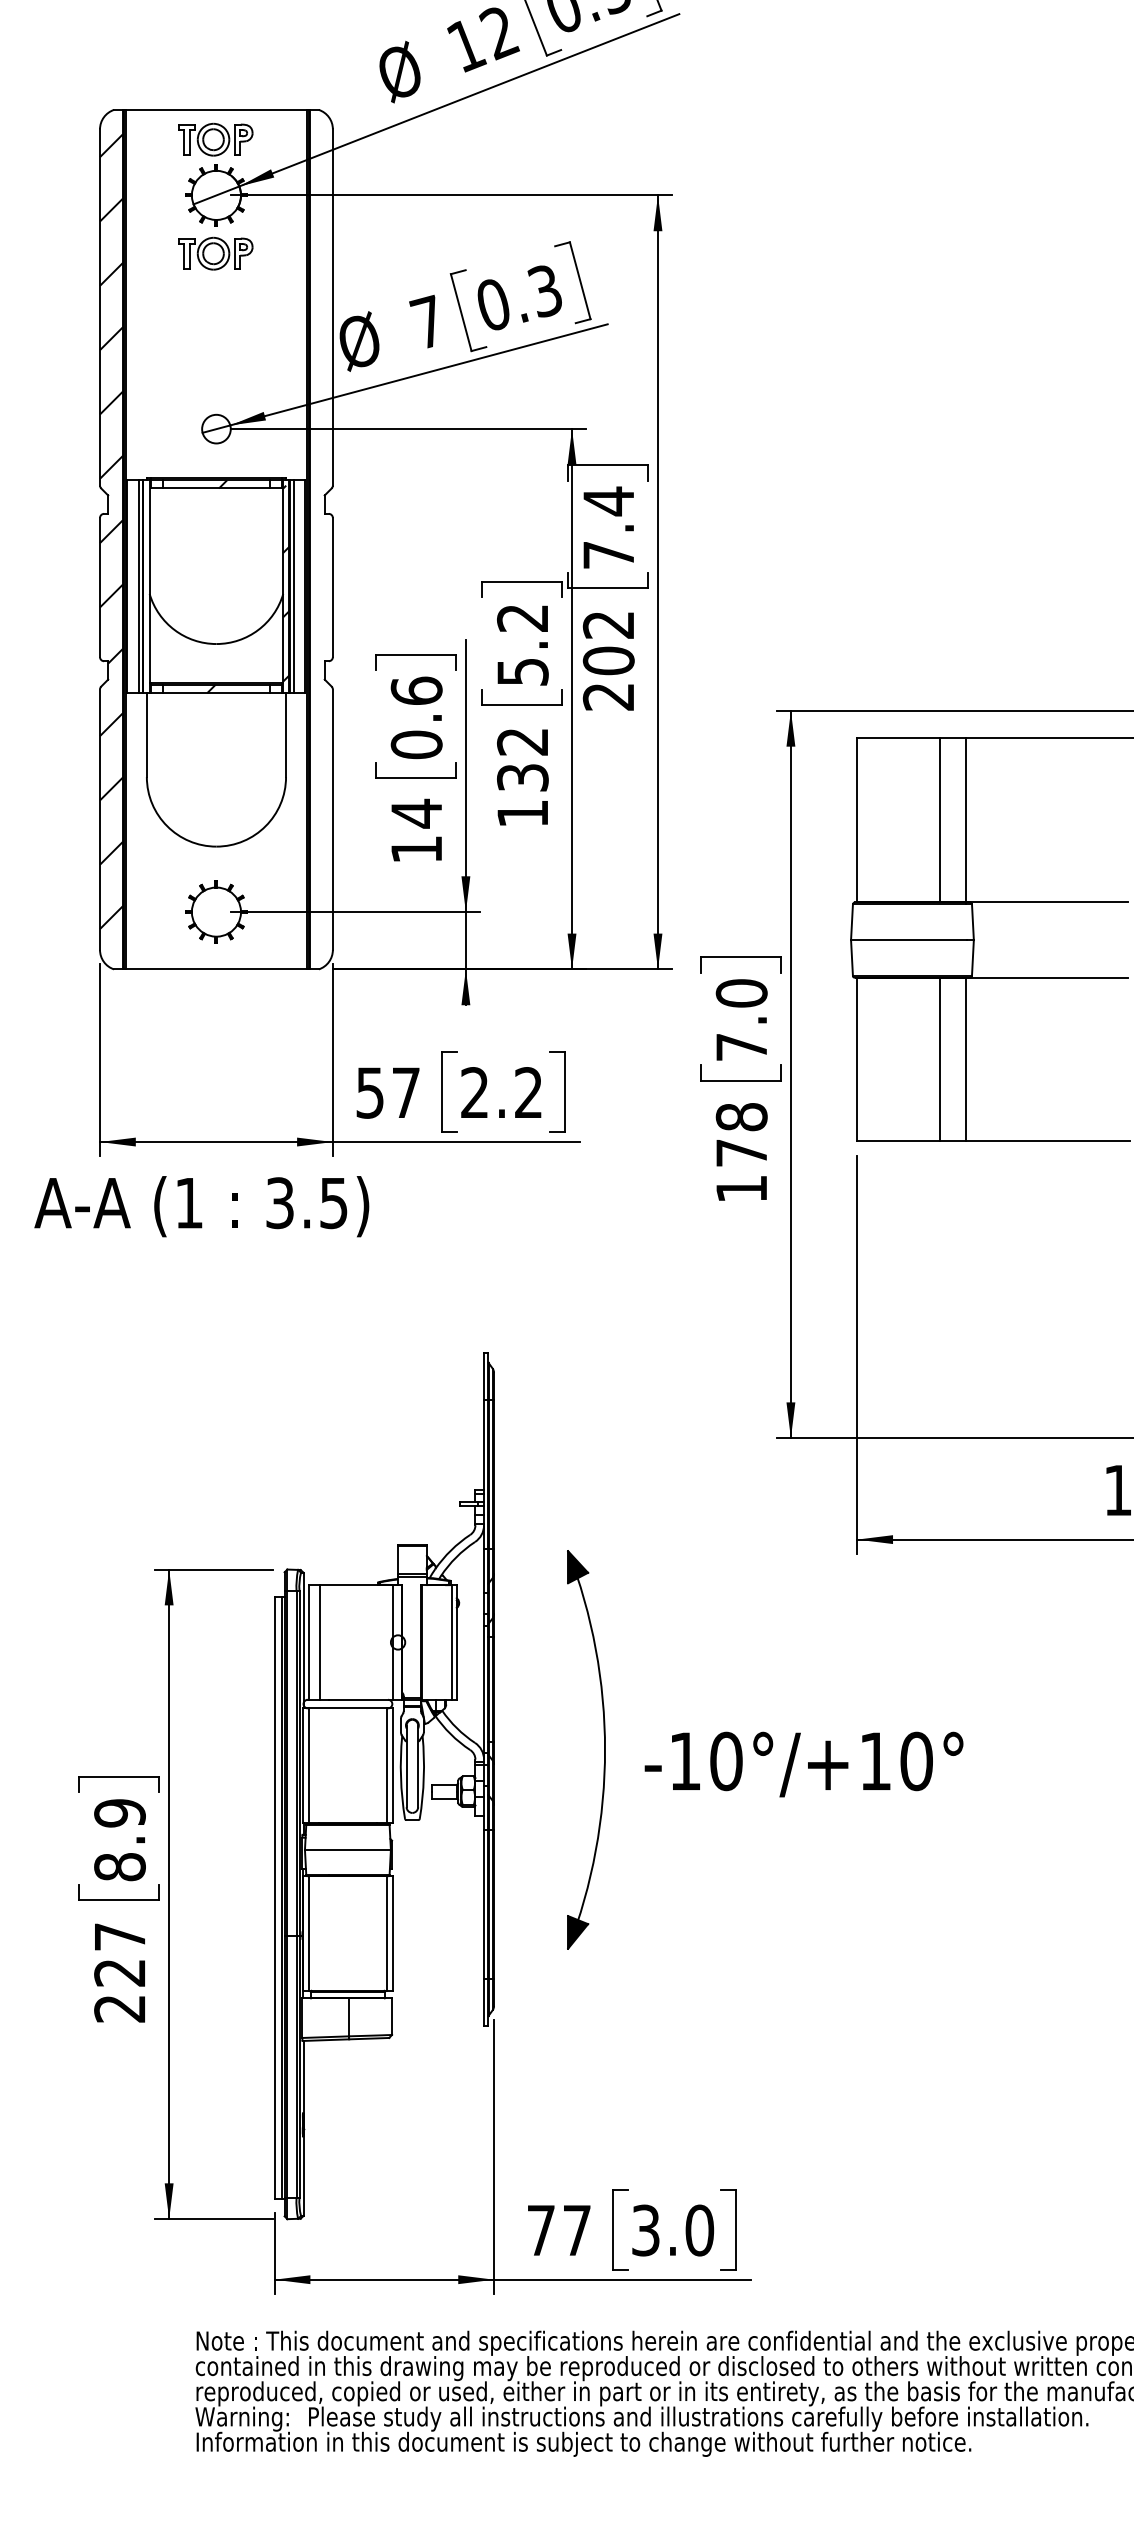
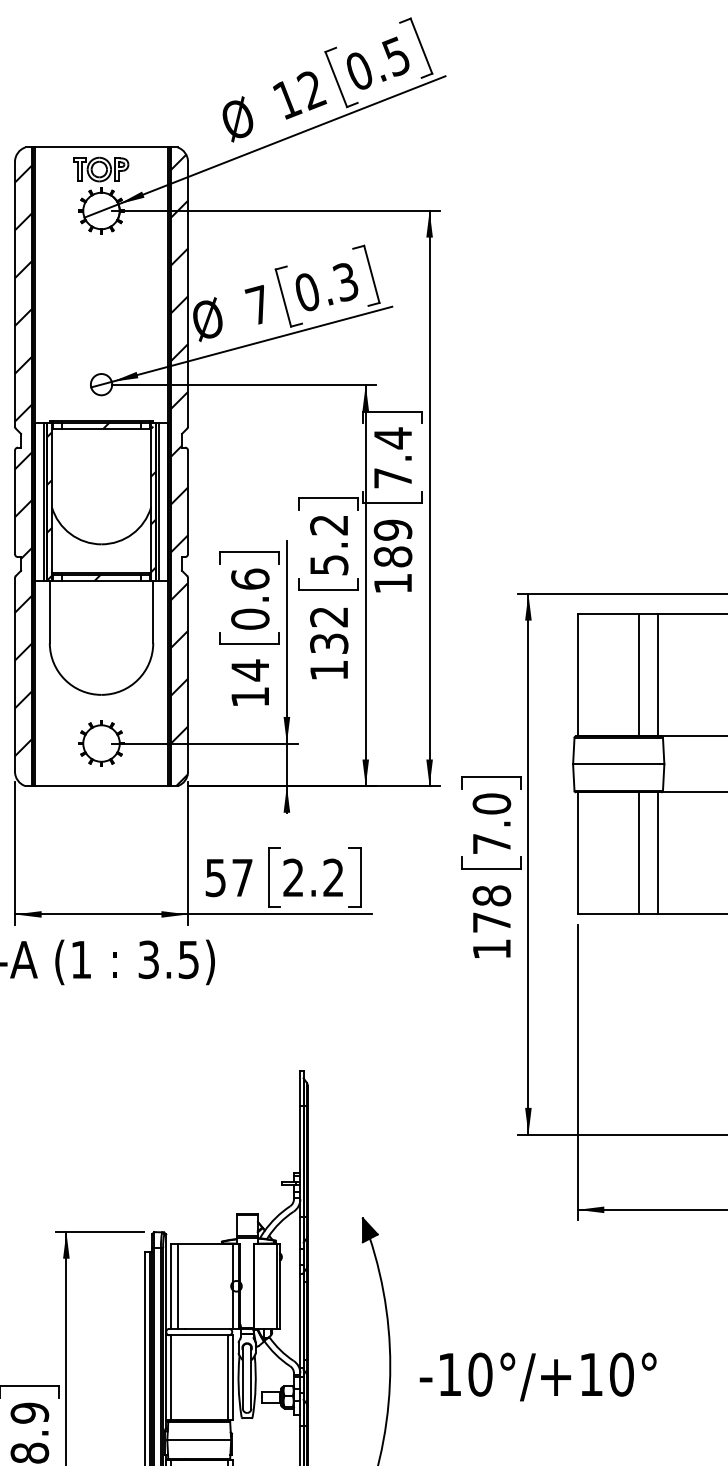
part: (215, 253) -> (100, 254), removed
hatch: (320, 544) -> (178, 470), added
hatch: (146, 592) -> (49, 506), added
text: (608, 660) -> (392, 556), 202 -> 189

